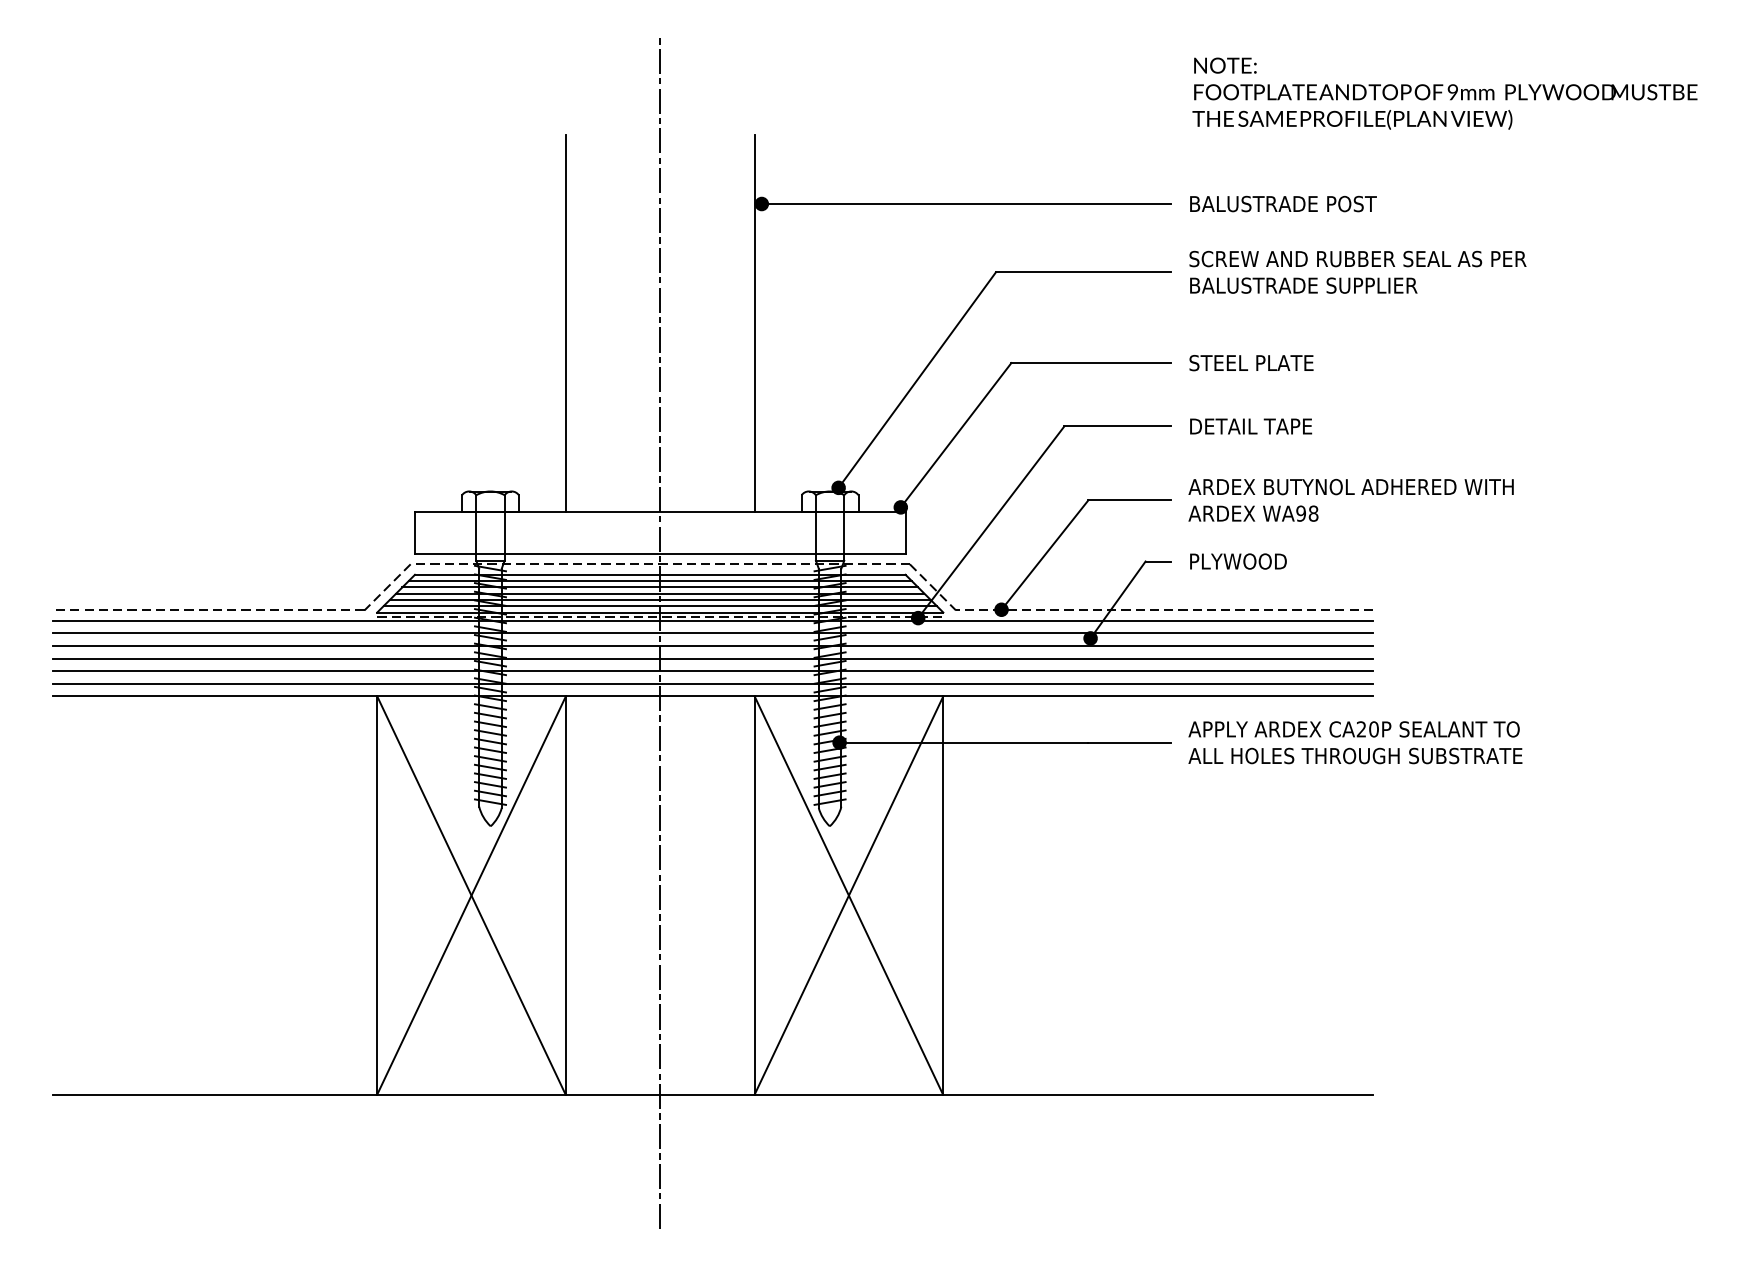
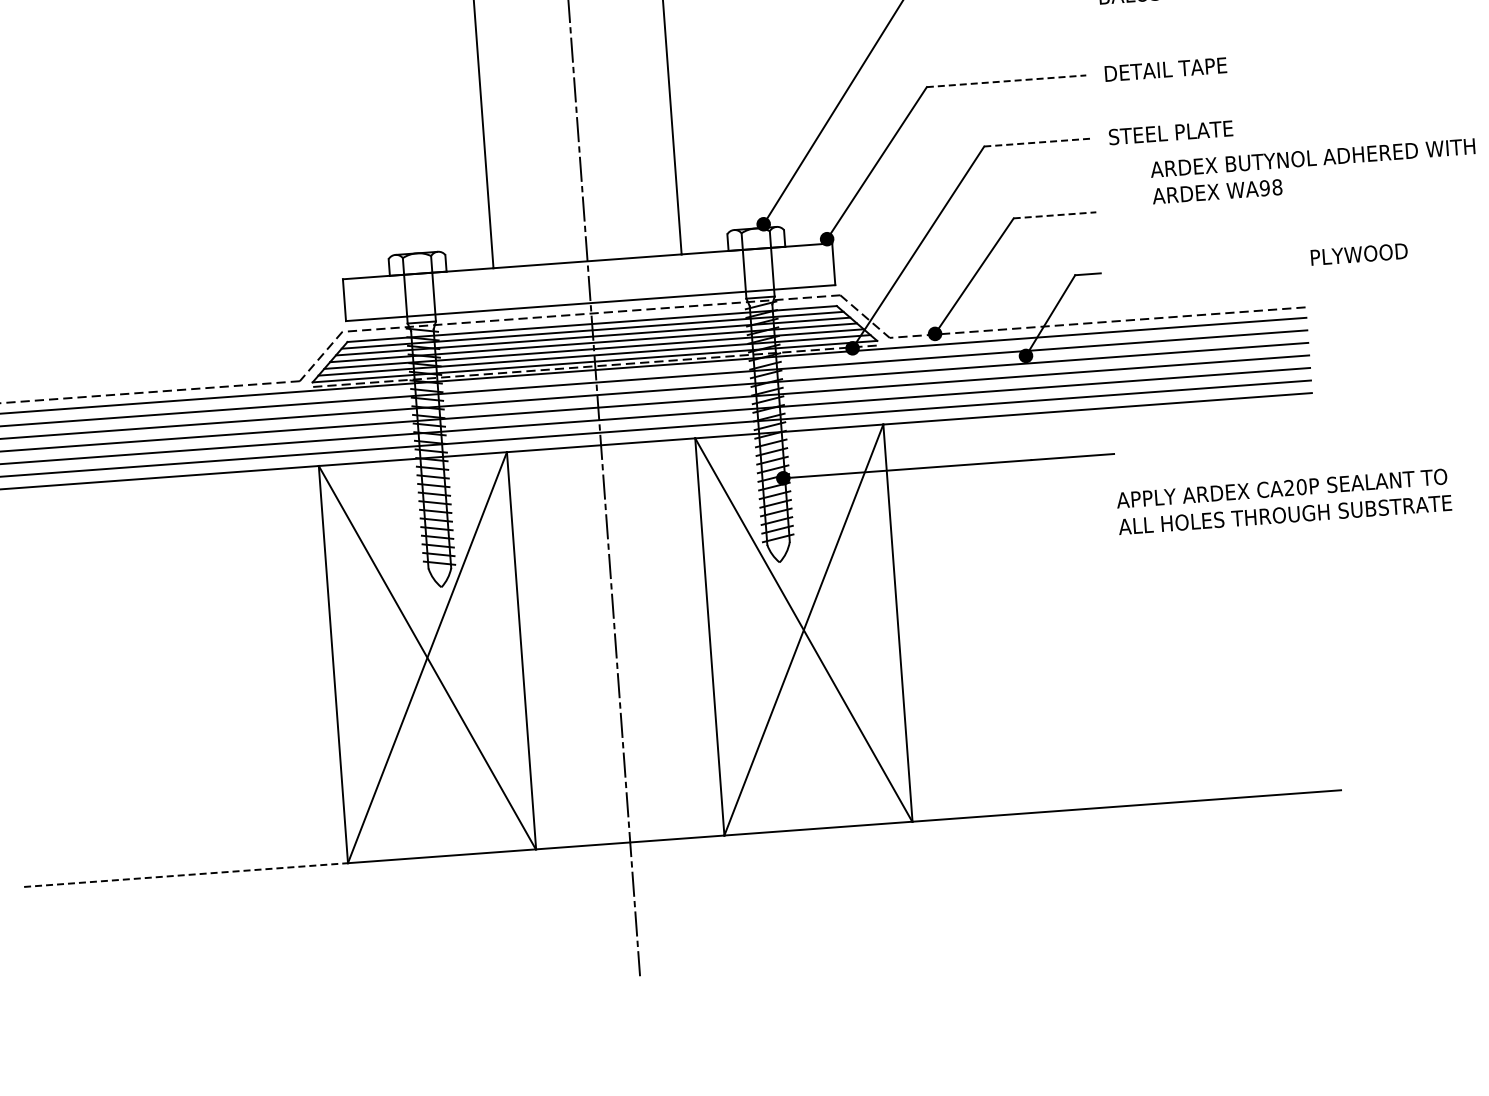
line: (1091, 363) -> (1006, 81), solid -> dashed
text: (1251, 363) -> (1166, 69), STEEL PLATE -> DETAIL TAPE
line: (1118, 426) -> (1038, 142), solid -> dashed
text: (1251, 426) -> (1170, 132), DETAIL TAPE -> STEEL PLATE
line: (1130, 500) -> (1055, 215), solid -> dashed
text: (1350, 500) -> (1313, 171), moved
text: (1238, 561) -> (1359, 254), moved
text: (1355, 742) -> (1284, 501), moved
line: (215, 1094) -> (186, 874), solid -> dashed

